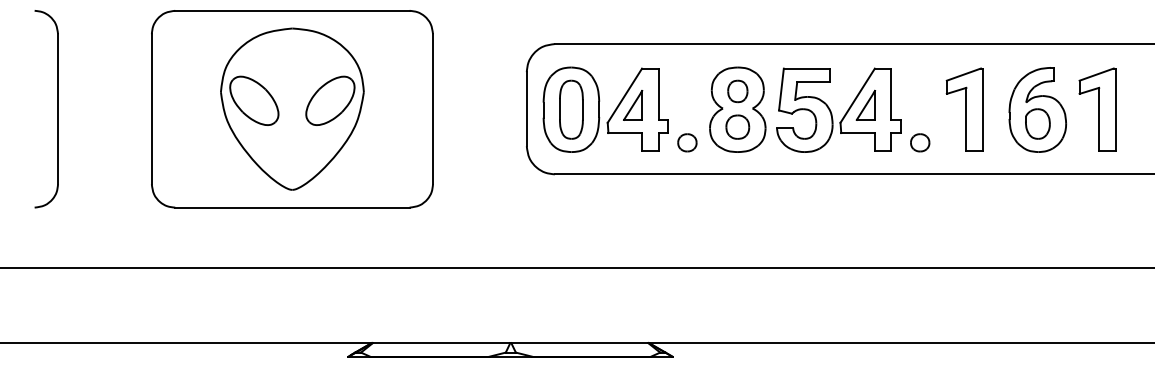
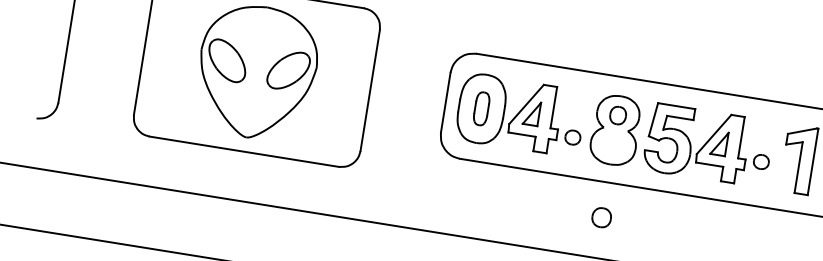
part: (571, 109) -> (481, 108), size x0.7
part: (737, 126) -> (601, 217), moved
part: (687, 142) -> (573, 137), moved
part: (920, 142) -> (761, 161), moved

